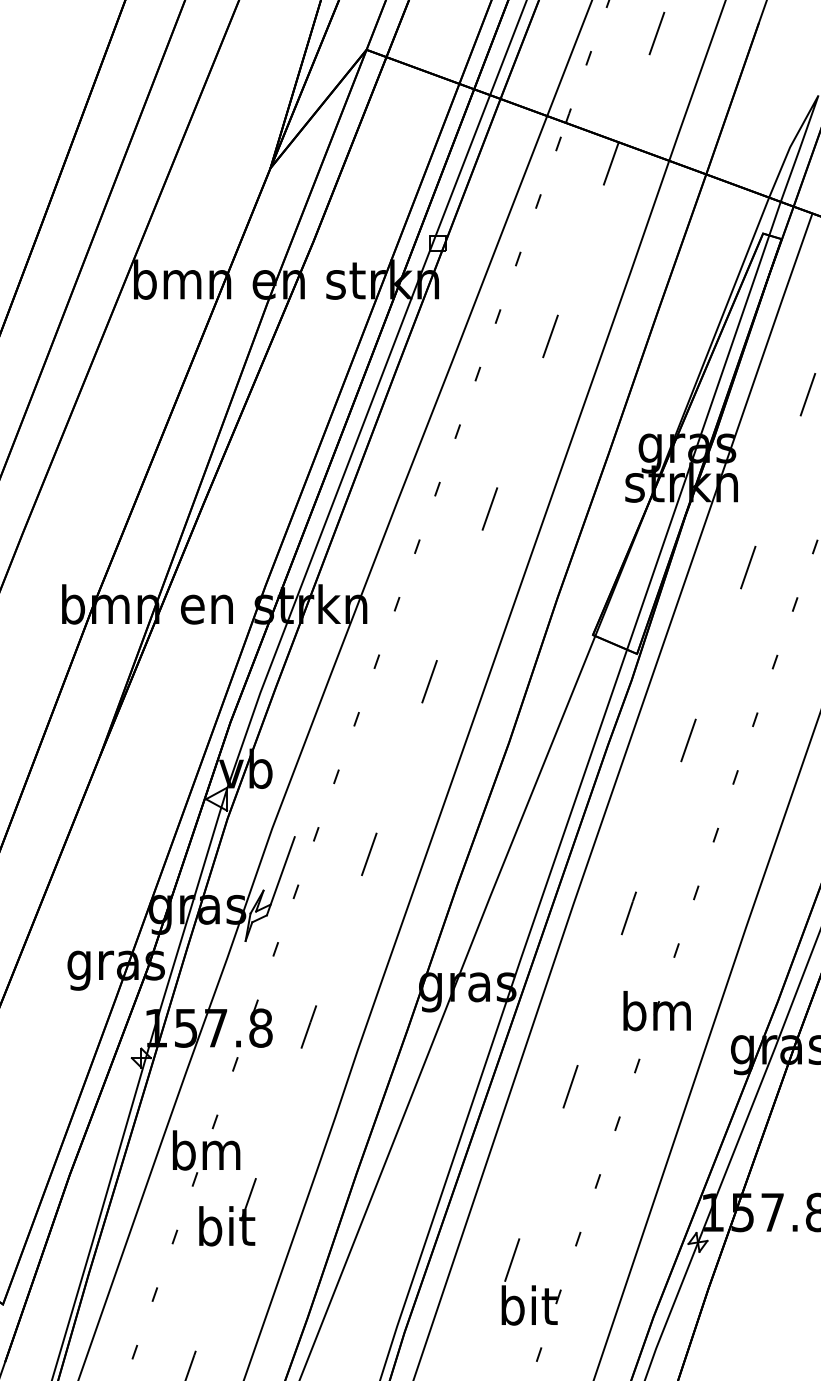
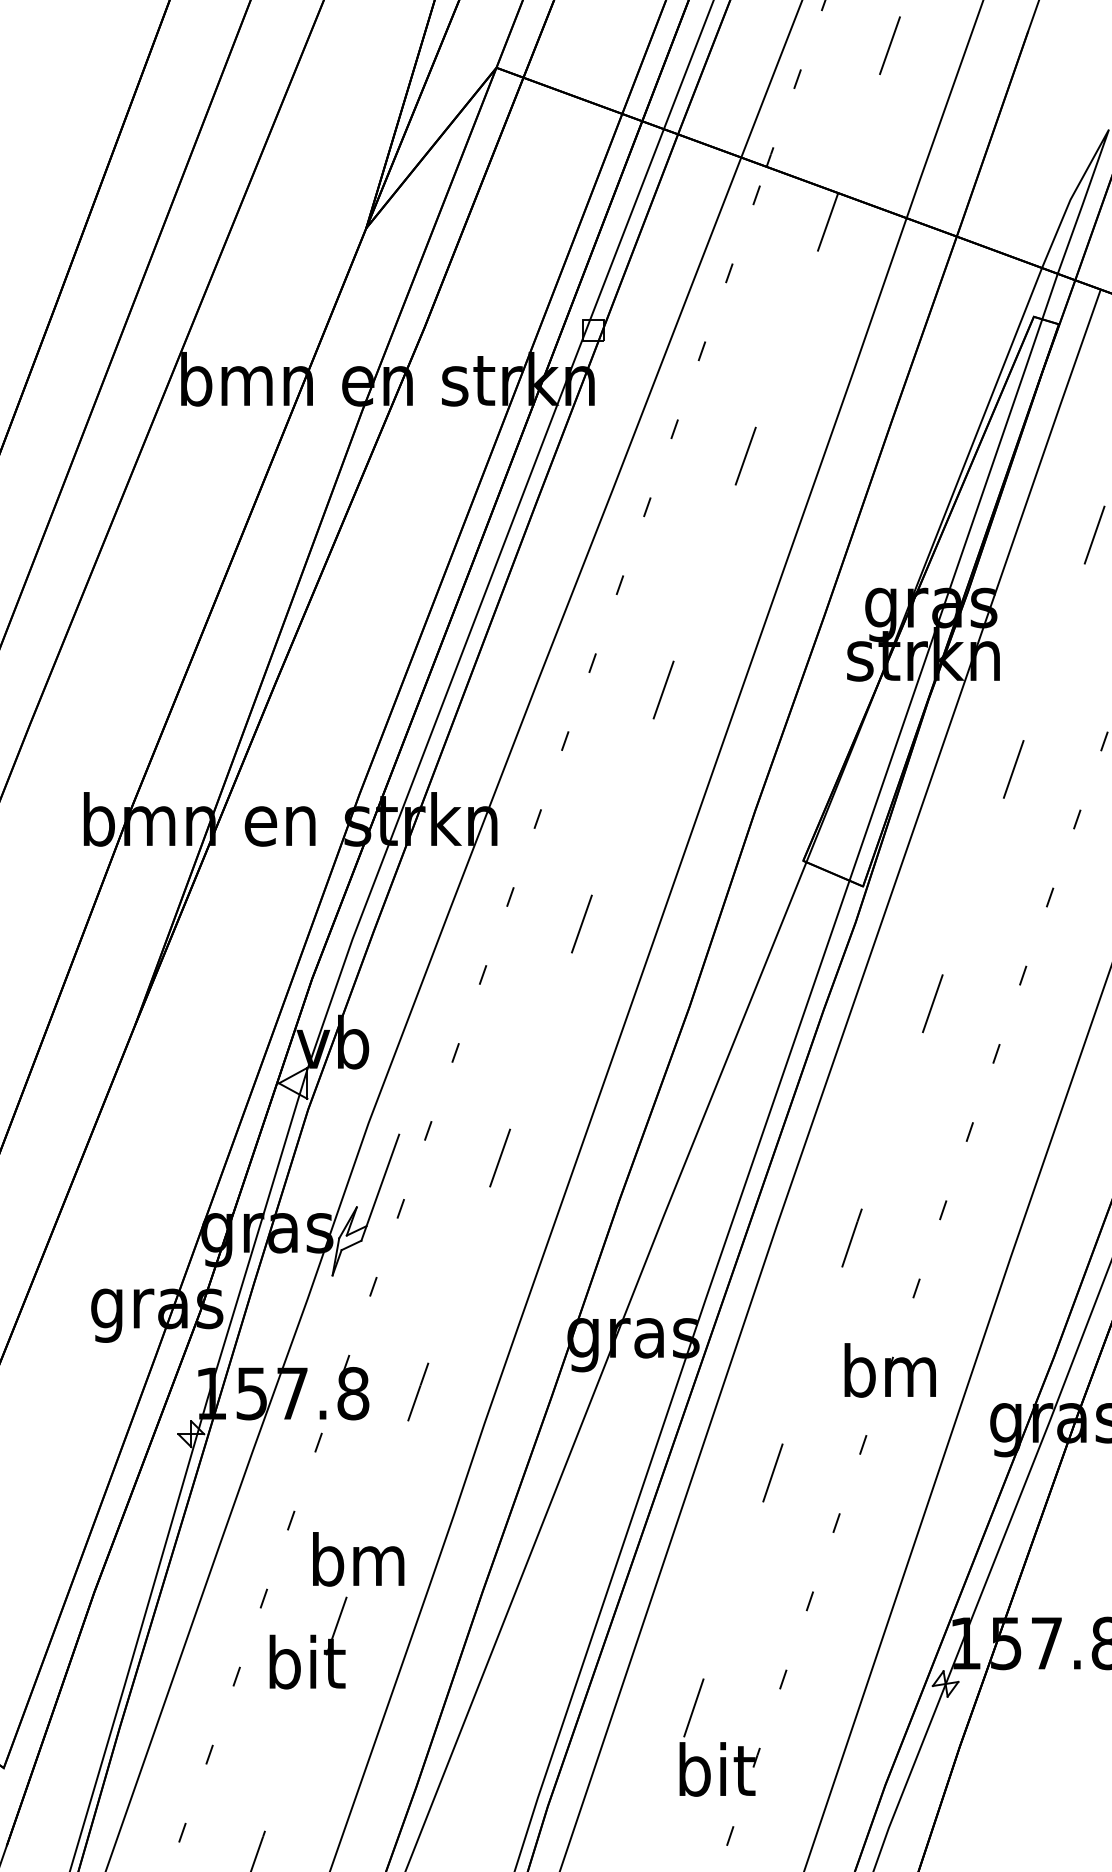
text: (206, 1150) -> (358, 1559), moved

